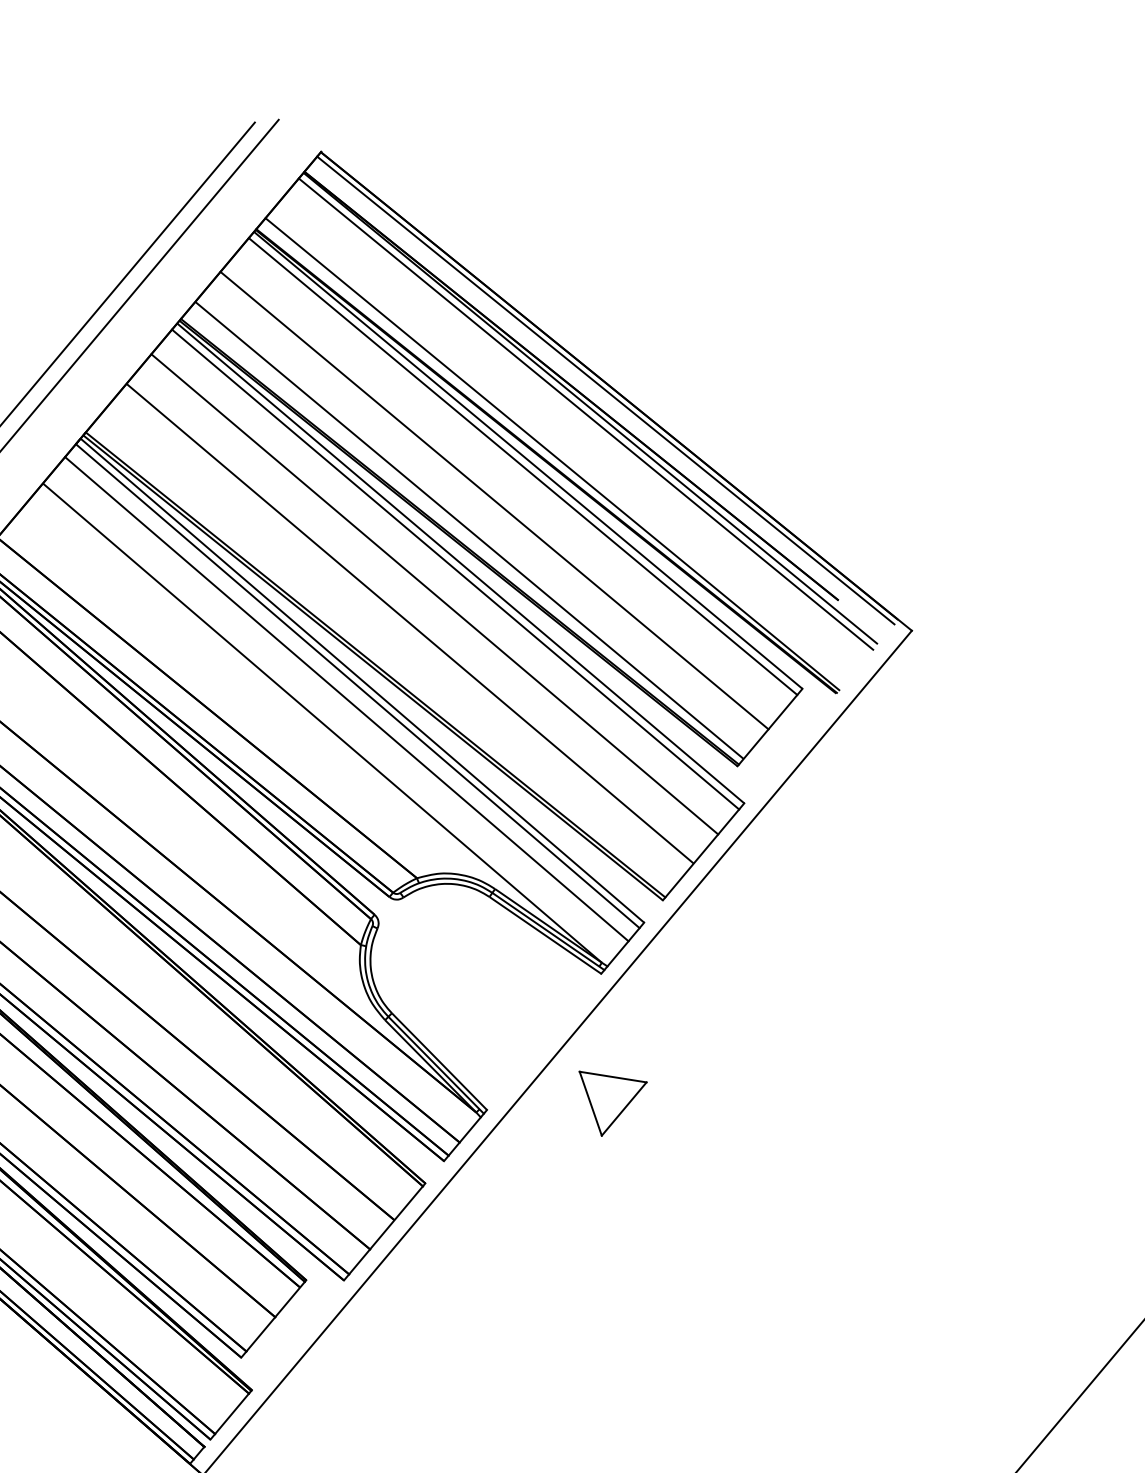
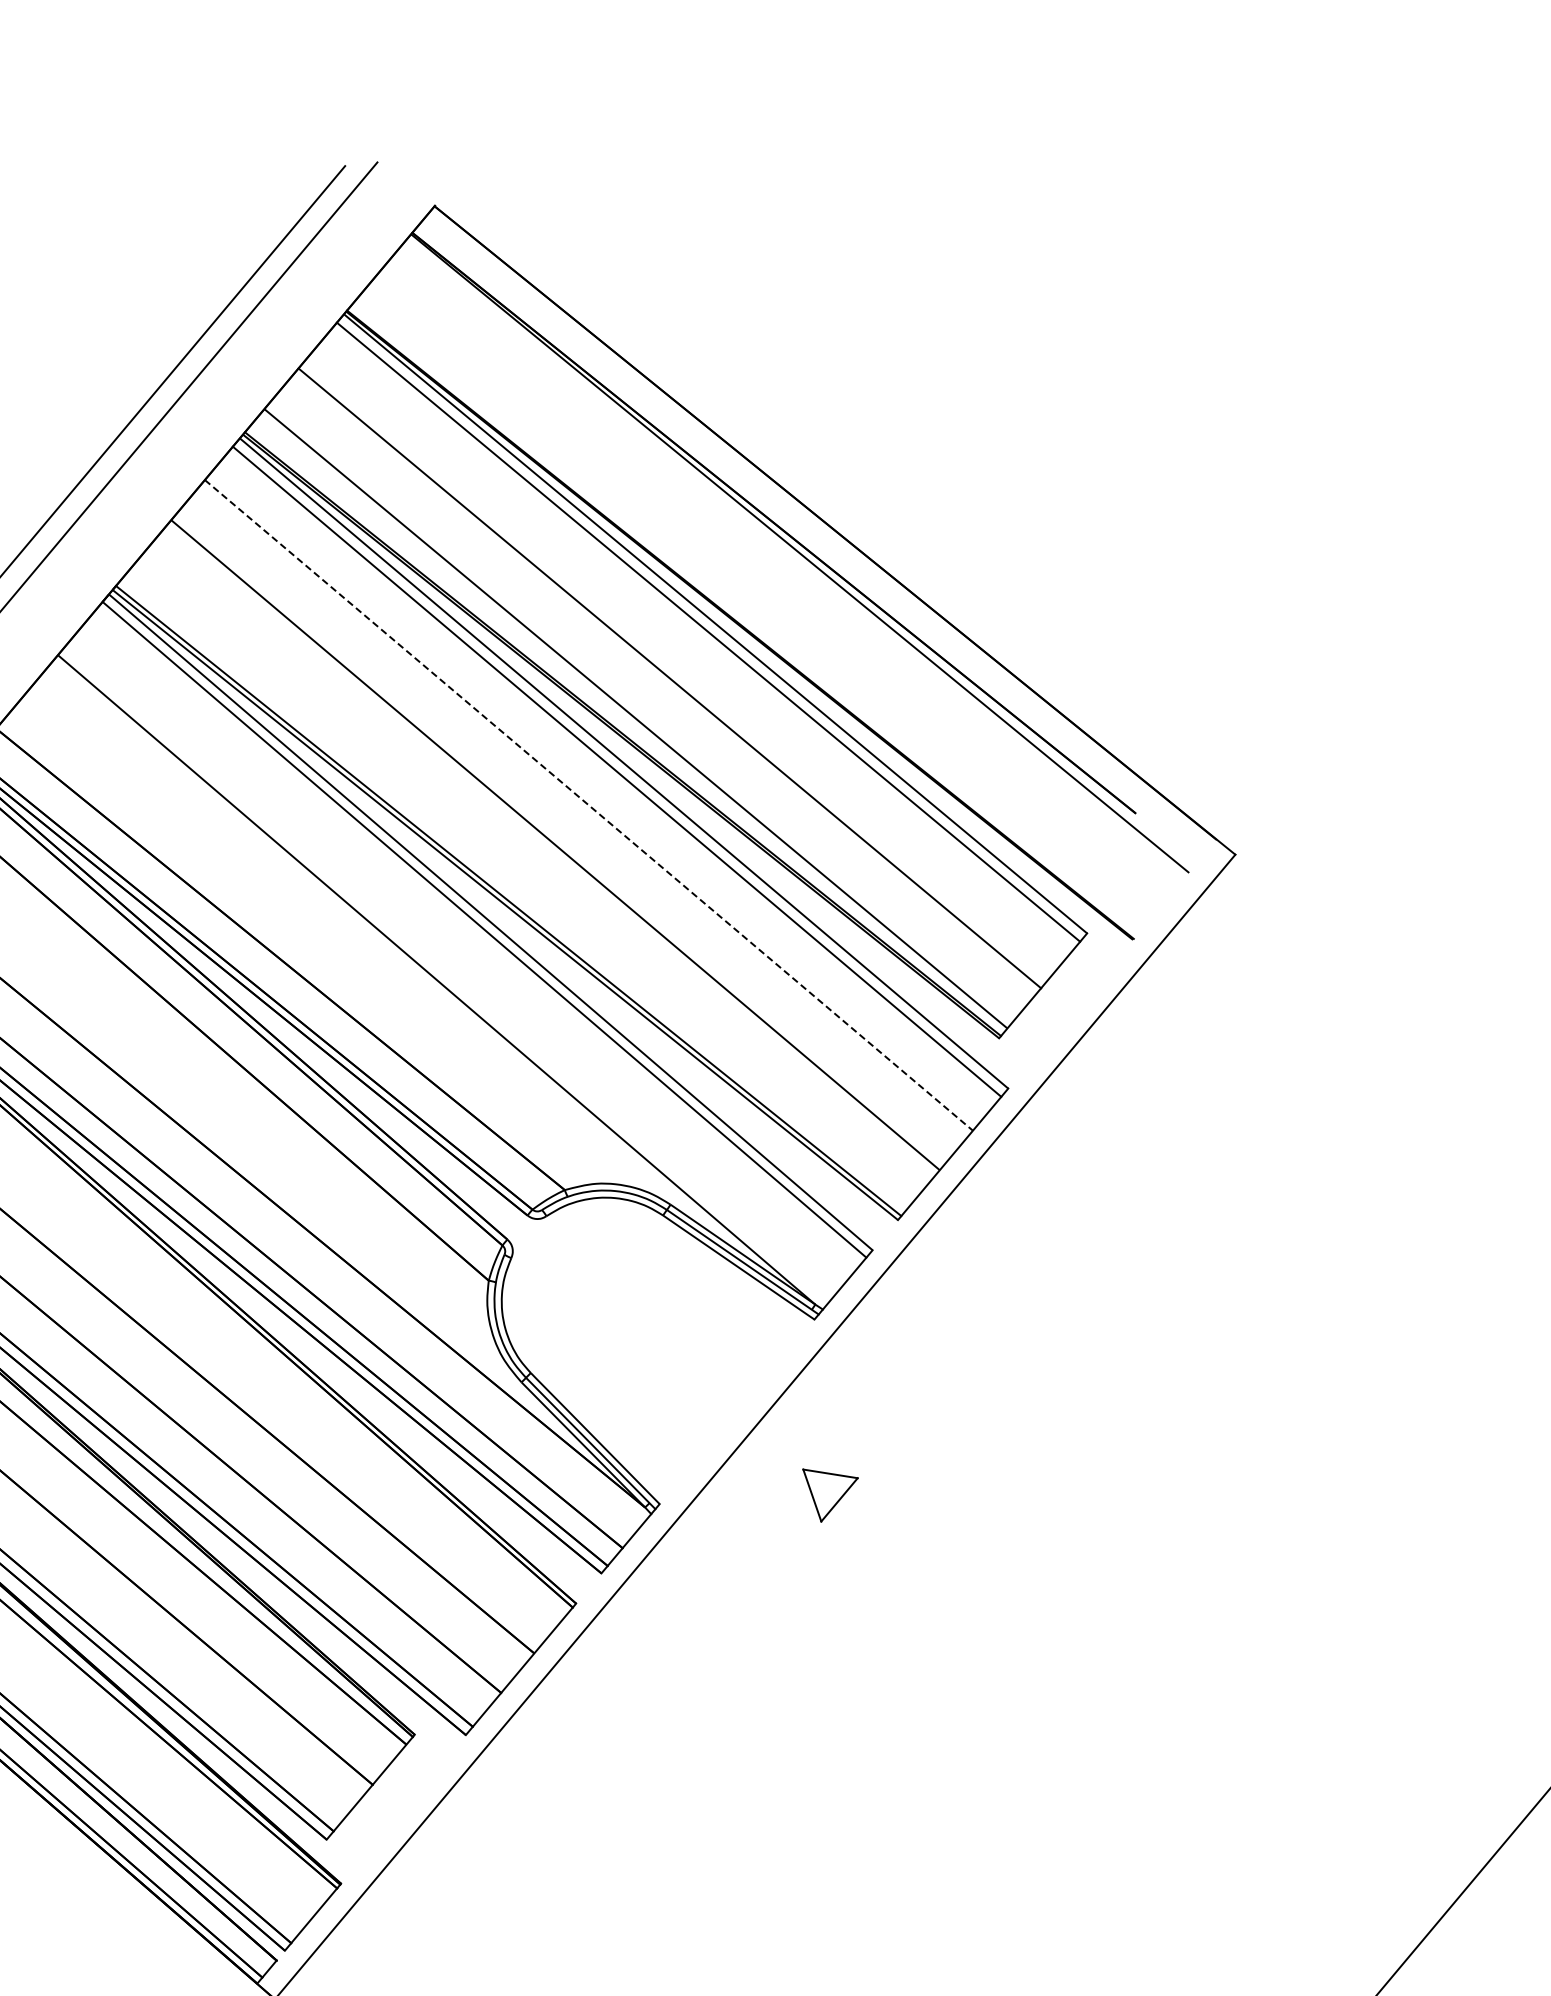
line: (605, 390) -> (820, 529), removed
line: (585, 413) -> (793, 560), removed
line: (552, 454) -> (748, 615), removed
line: (435, 594) -> (589, 805), solid -> dashed
line: (346, 699) -> (469, 947), removed
part: (613, 1103) -> (830, 1495), size x0.6

